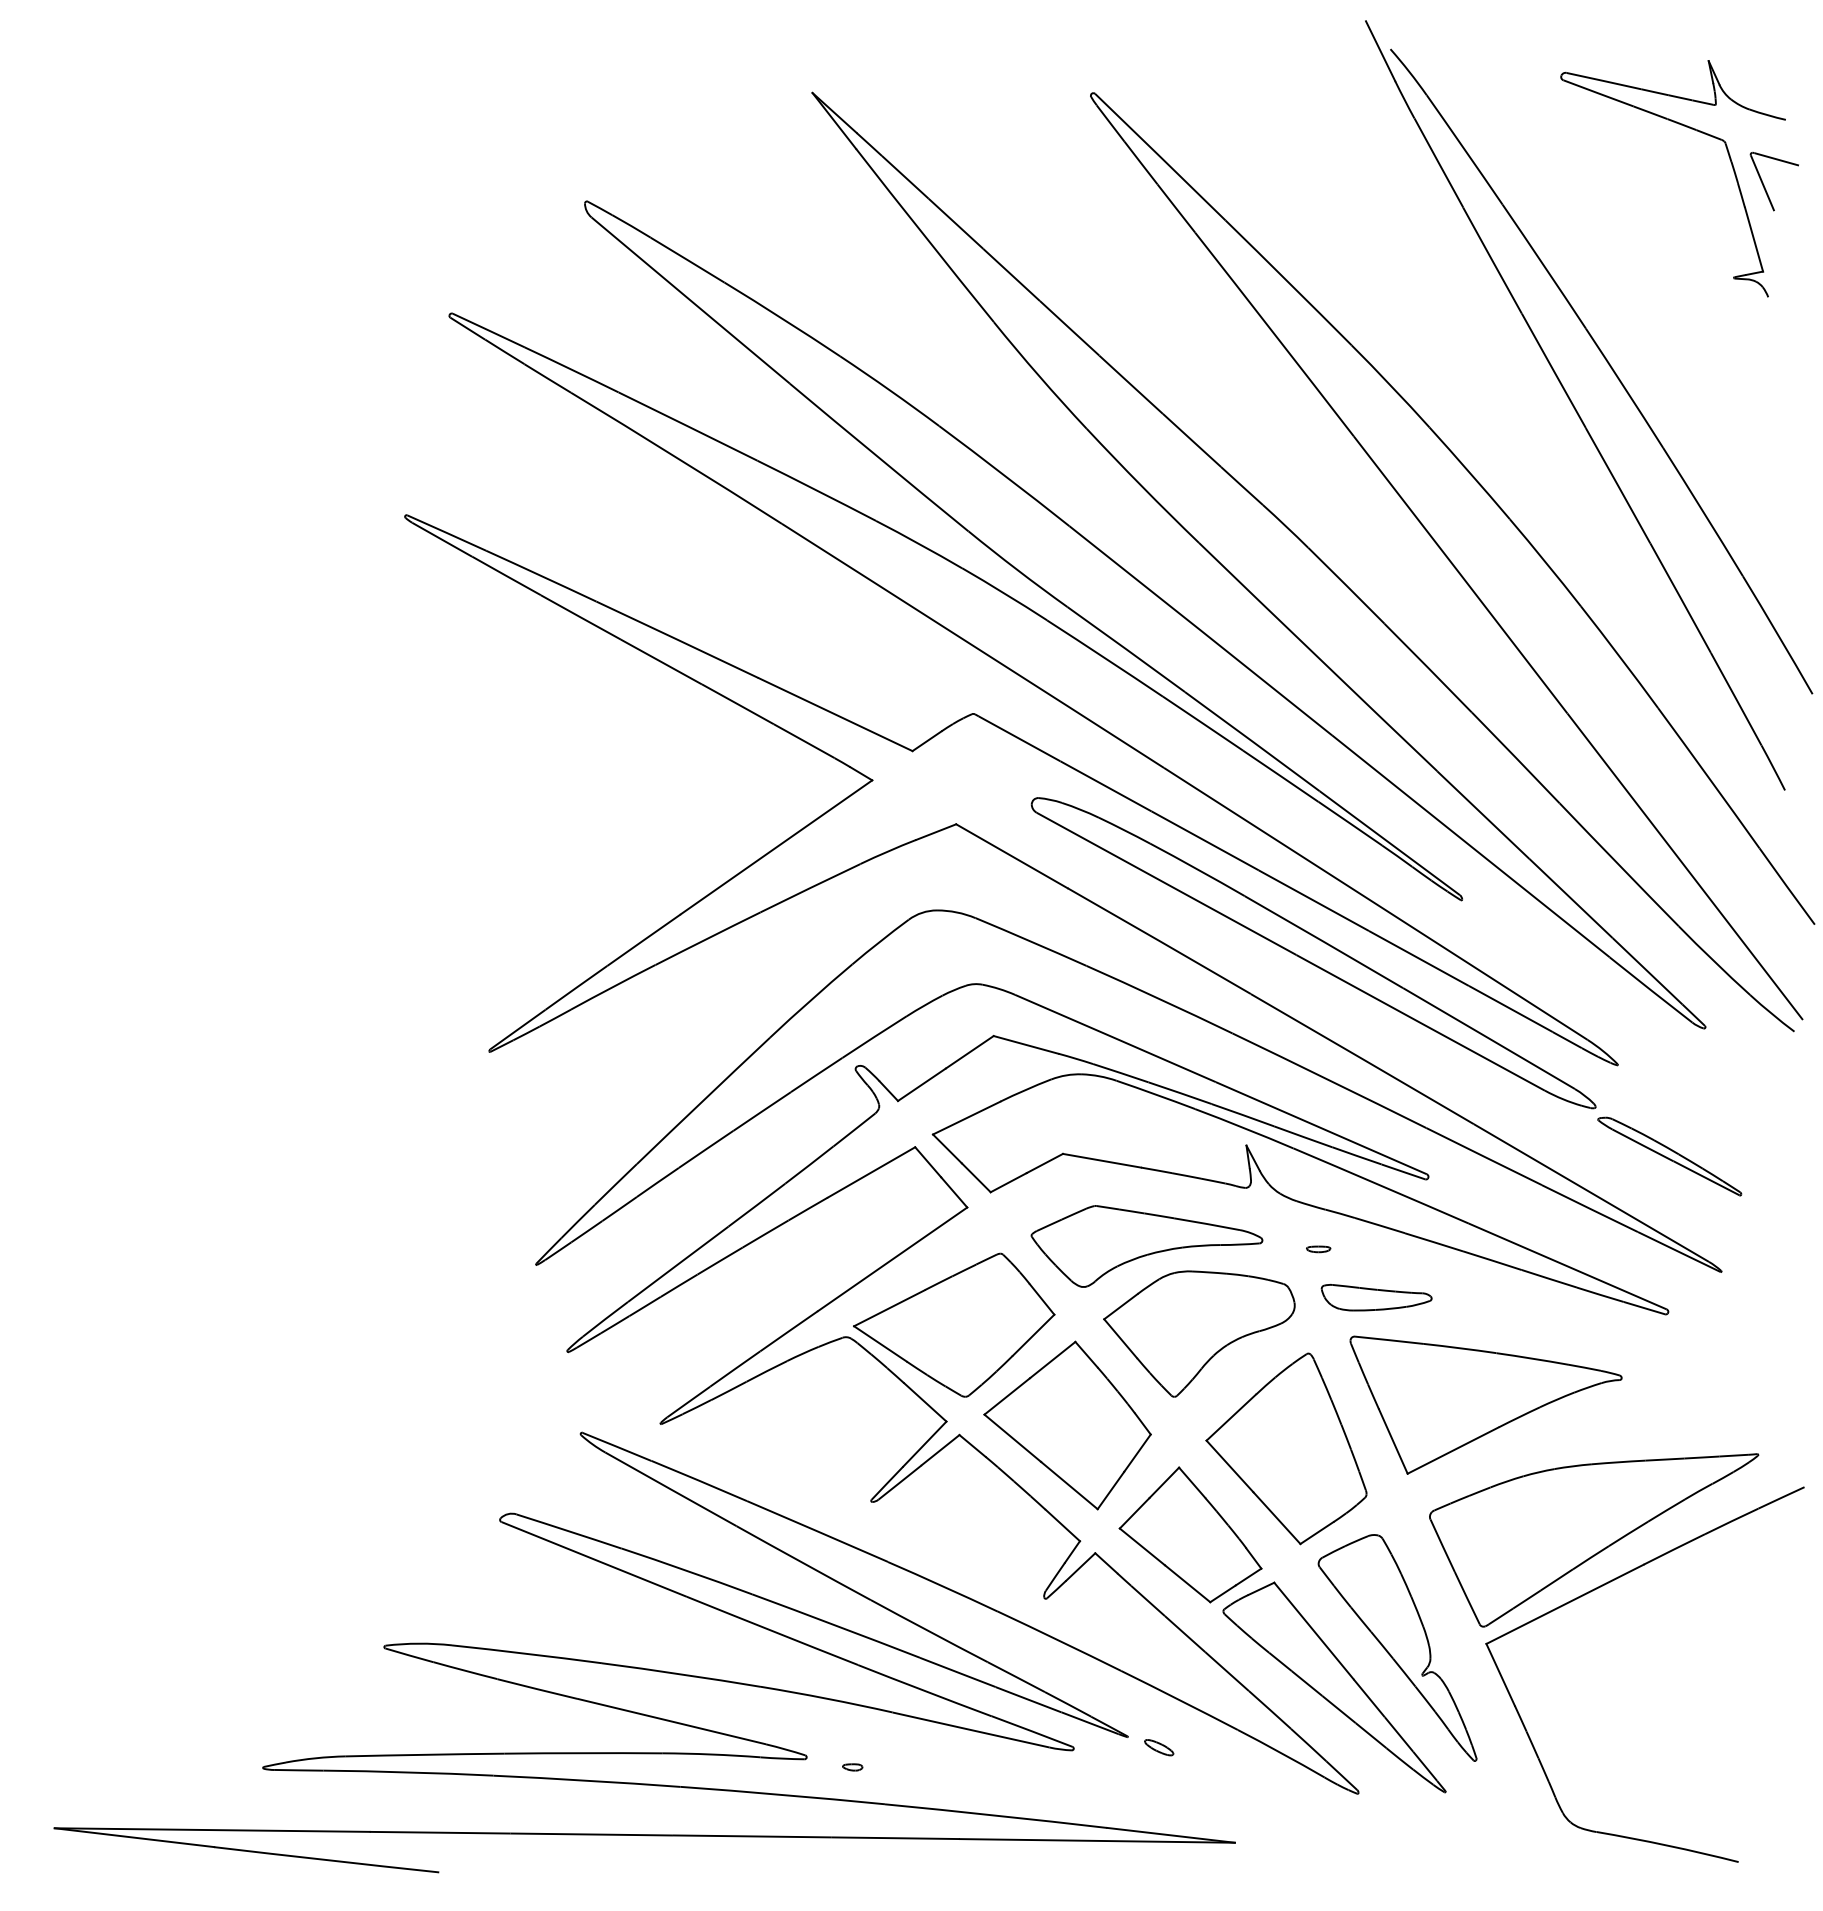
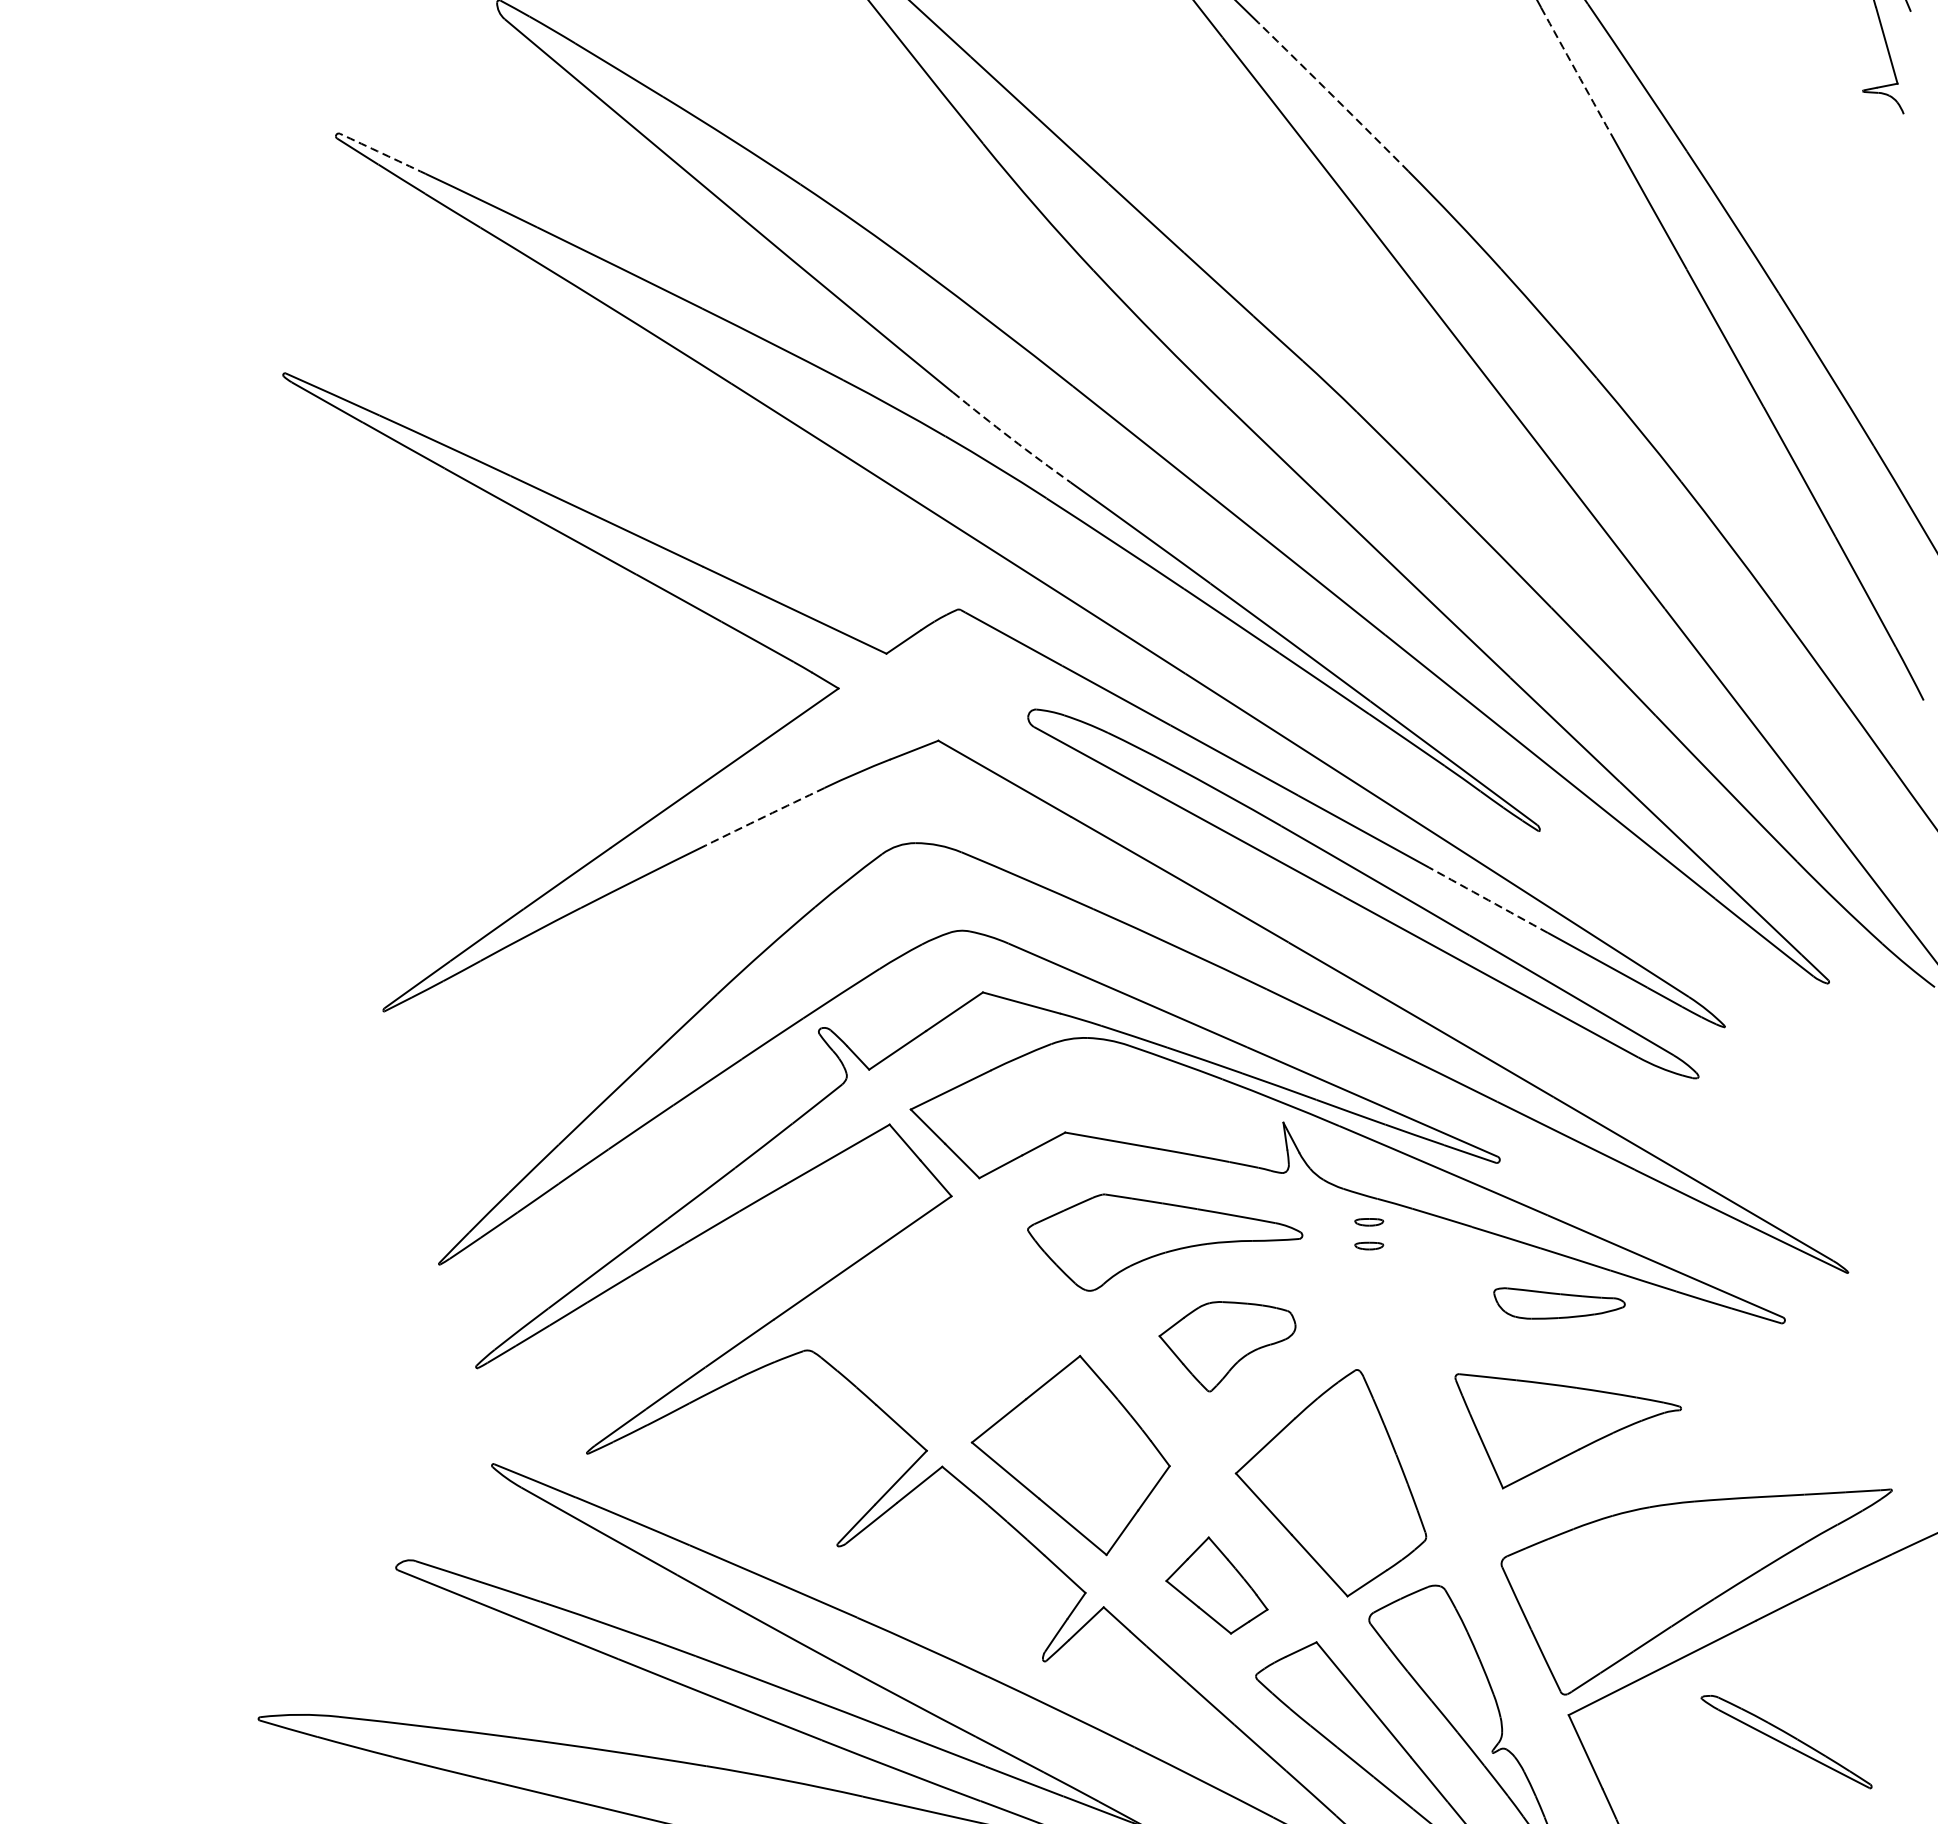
arc: (1492, 260) -> (1575, 70), solid -> dashed
arc: (1288, 282) -> (1333, 96), solid -> dashed
arc: (488, 330) -> (382, 153), solid -> dashed
arc: (1017, 569) -> (1011, 437), solid -> dashed
arc: (810, 888) -> (765, 817), solid -> dashed
arc: (1418, 958) -> (1487, 900), solid -> dashed
part: (1669, 1156) -> (1786, 1741), moved
part: (1318, 1229) -> (1369, 1222), added
part: (1376, 1297) -> (1559, 1303), moved
part: (954, 1324) -> (936, 1335), removed
part: (1199, 1333) -> (1227, 1346), size x0.6
part: (1485, 1404) -> (1567, 1430), size x0.7
part: (1190, 1534) -> (1216, 1585), size x0.6

